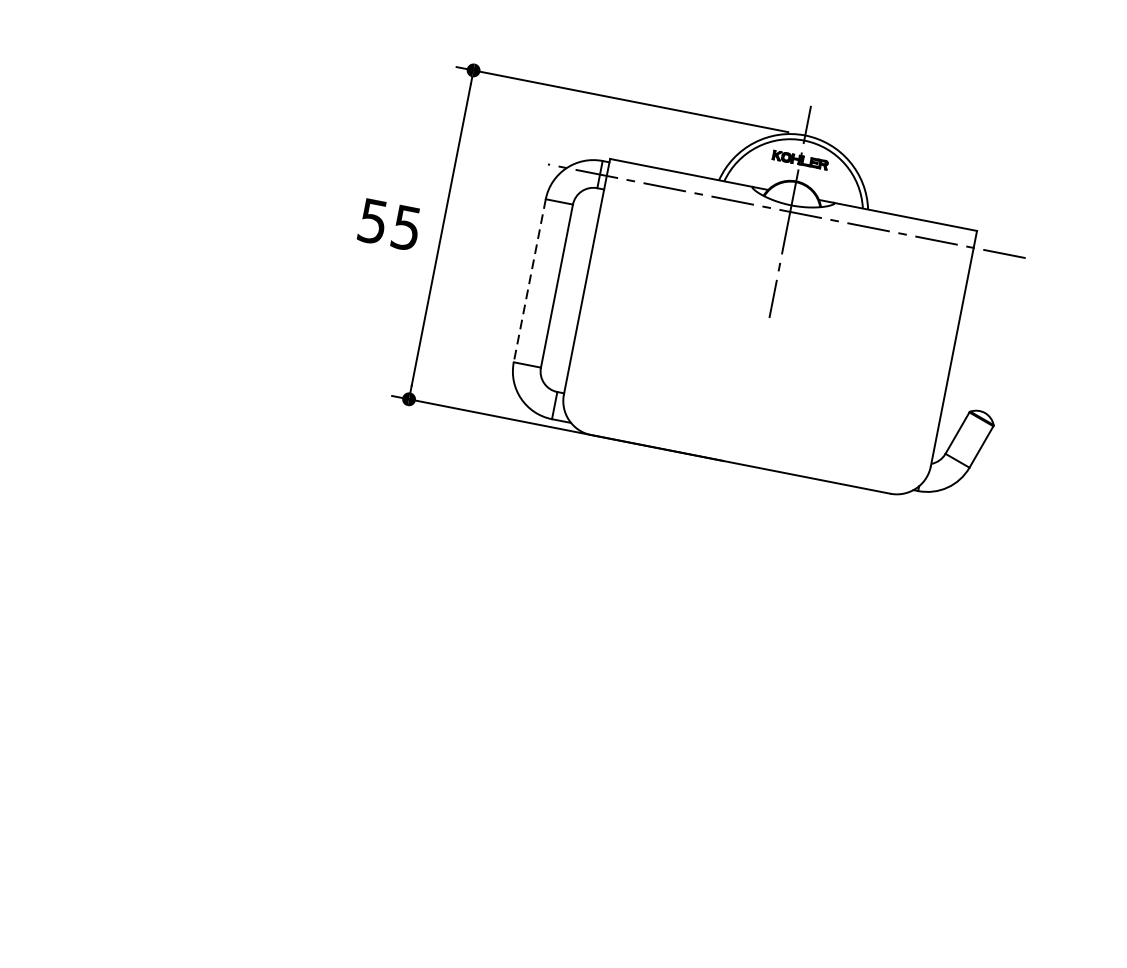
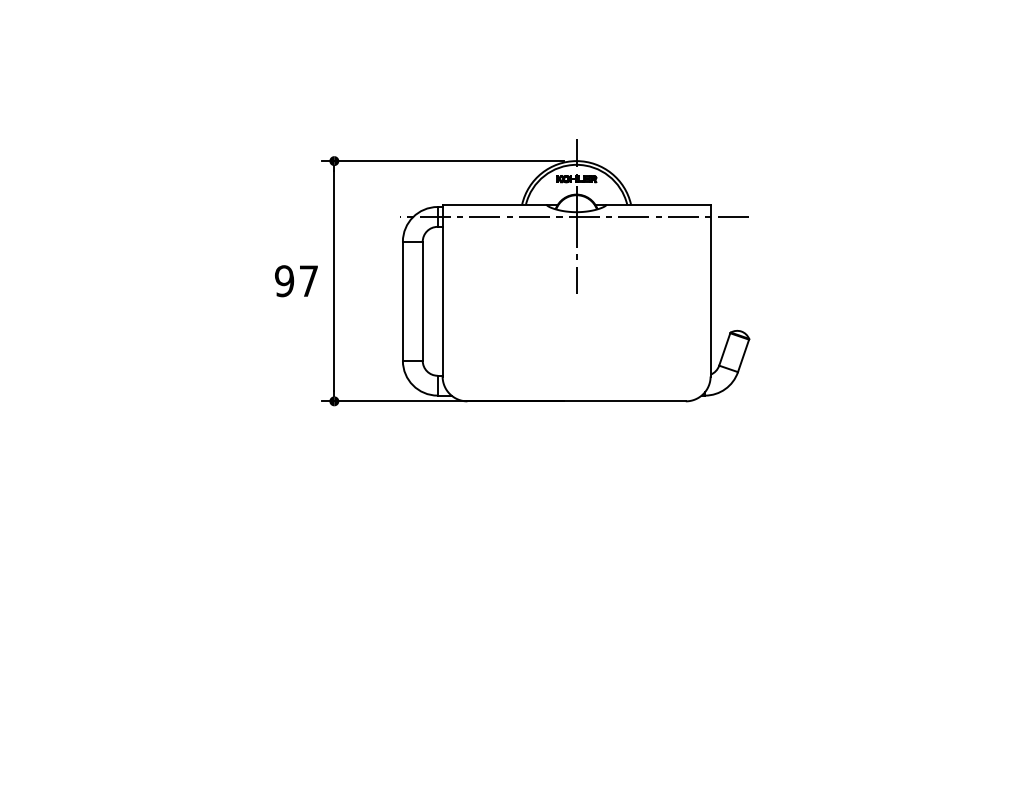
text: (389, 225) -> (296, 281), 55 -> 97
line: (529, 280) -> (402, 301), dashed -> solid

